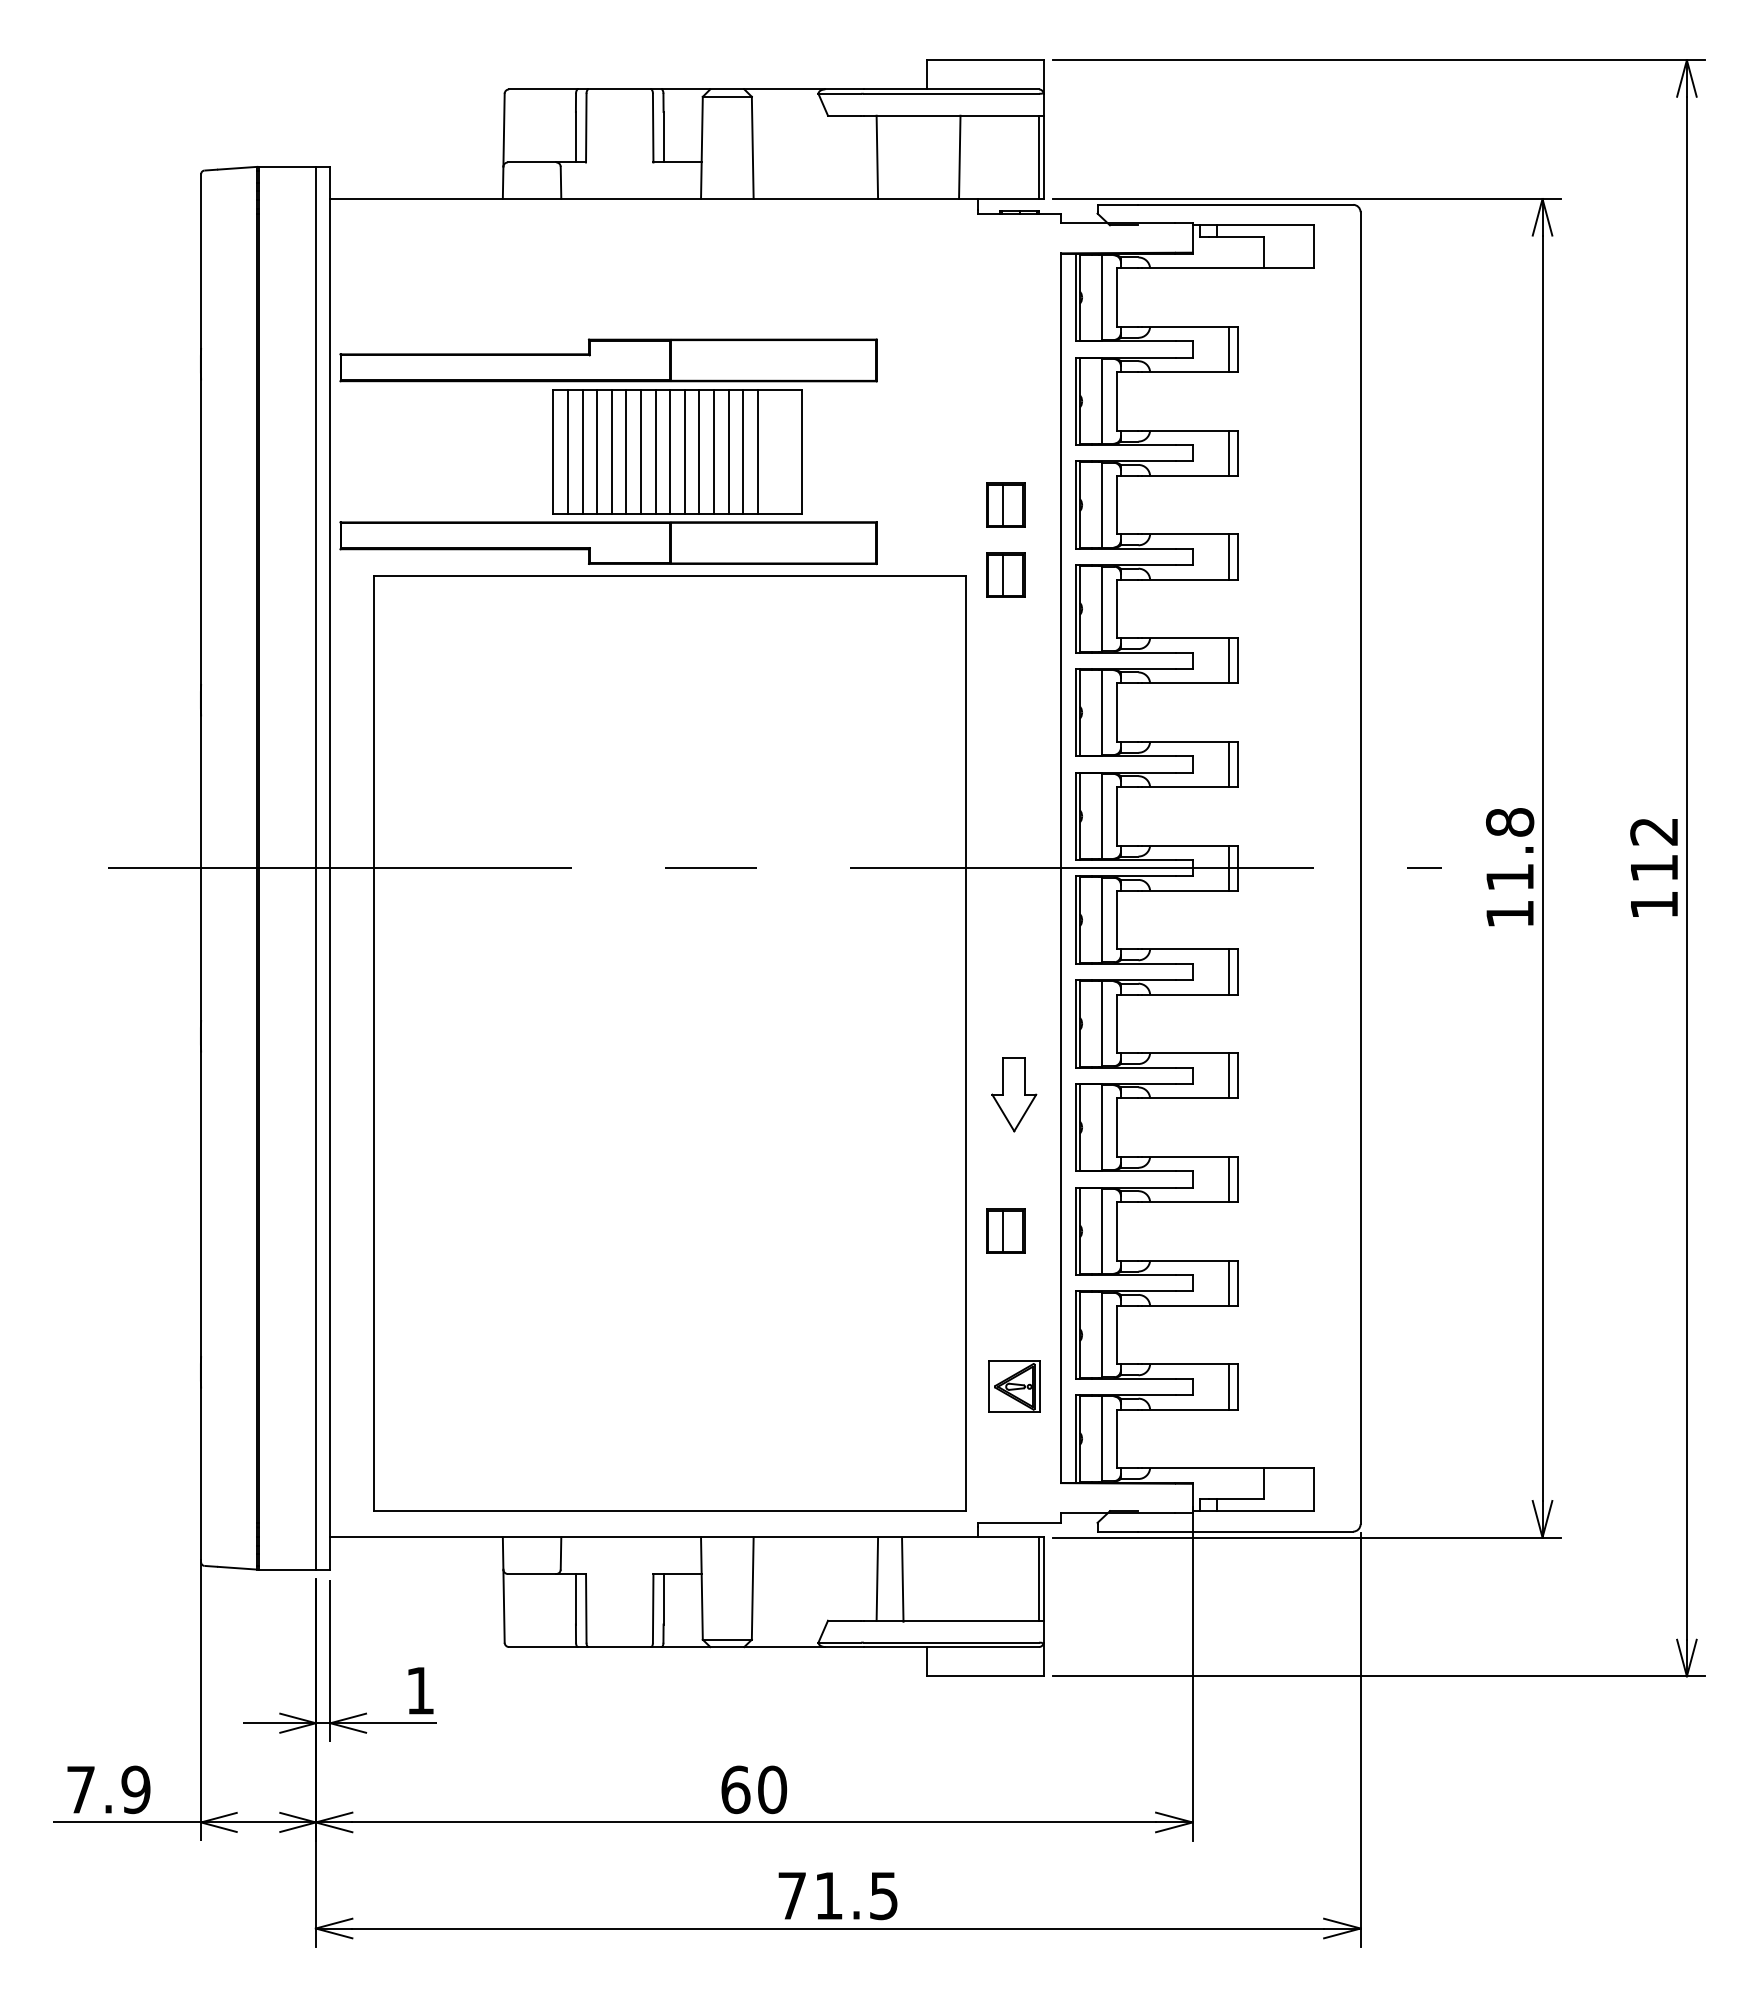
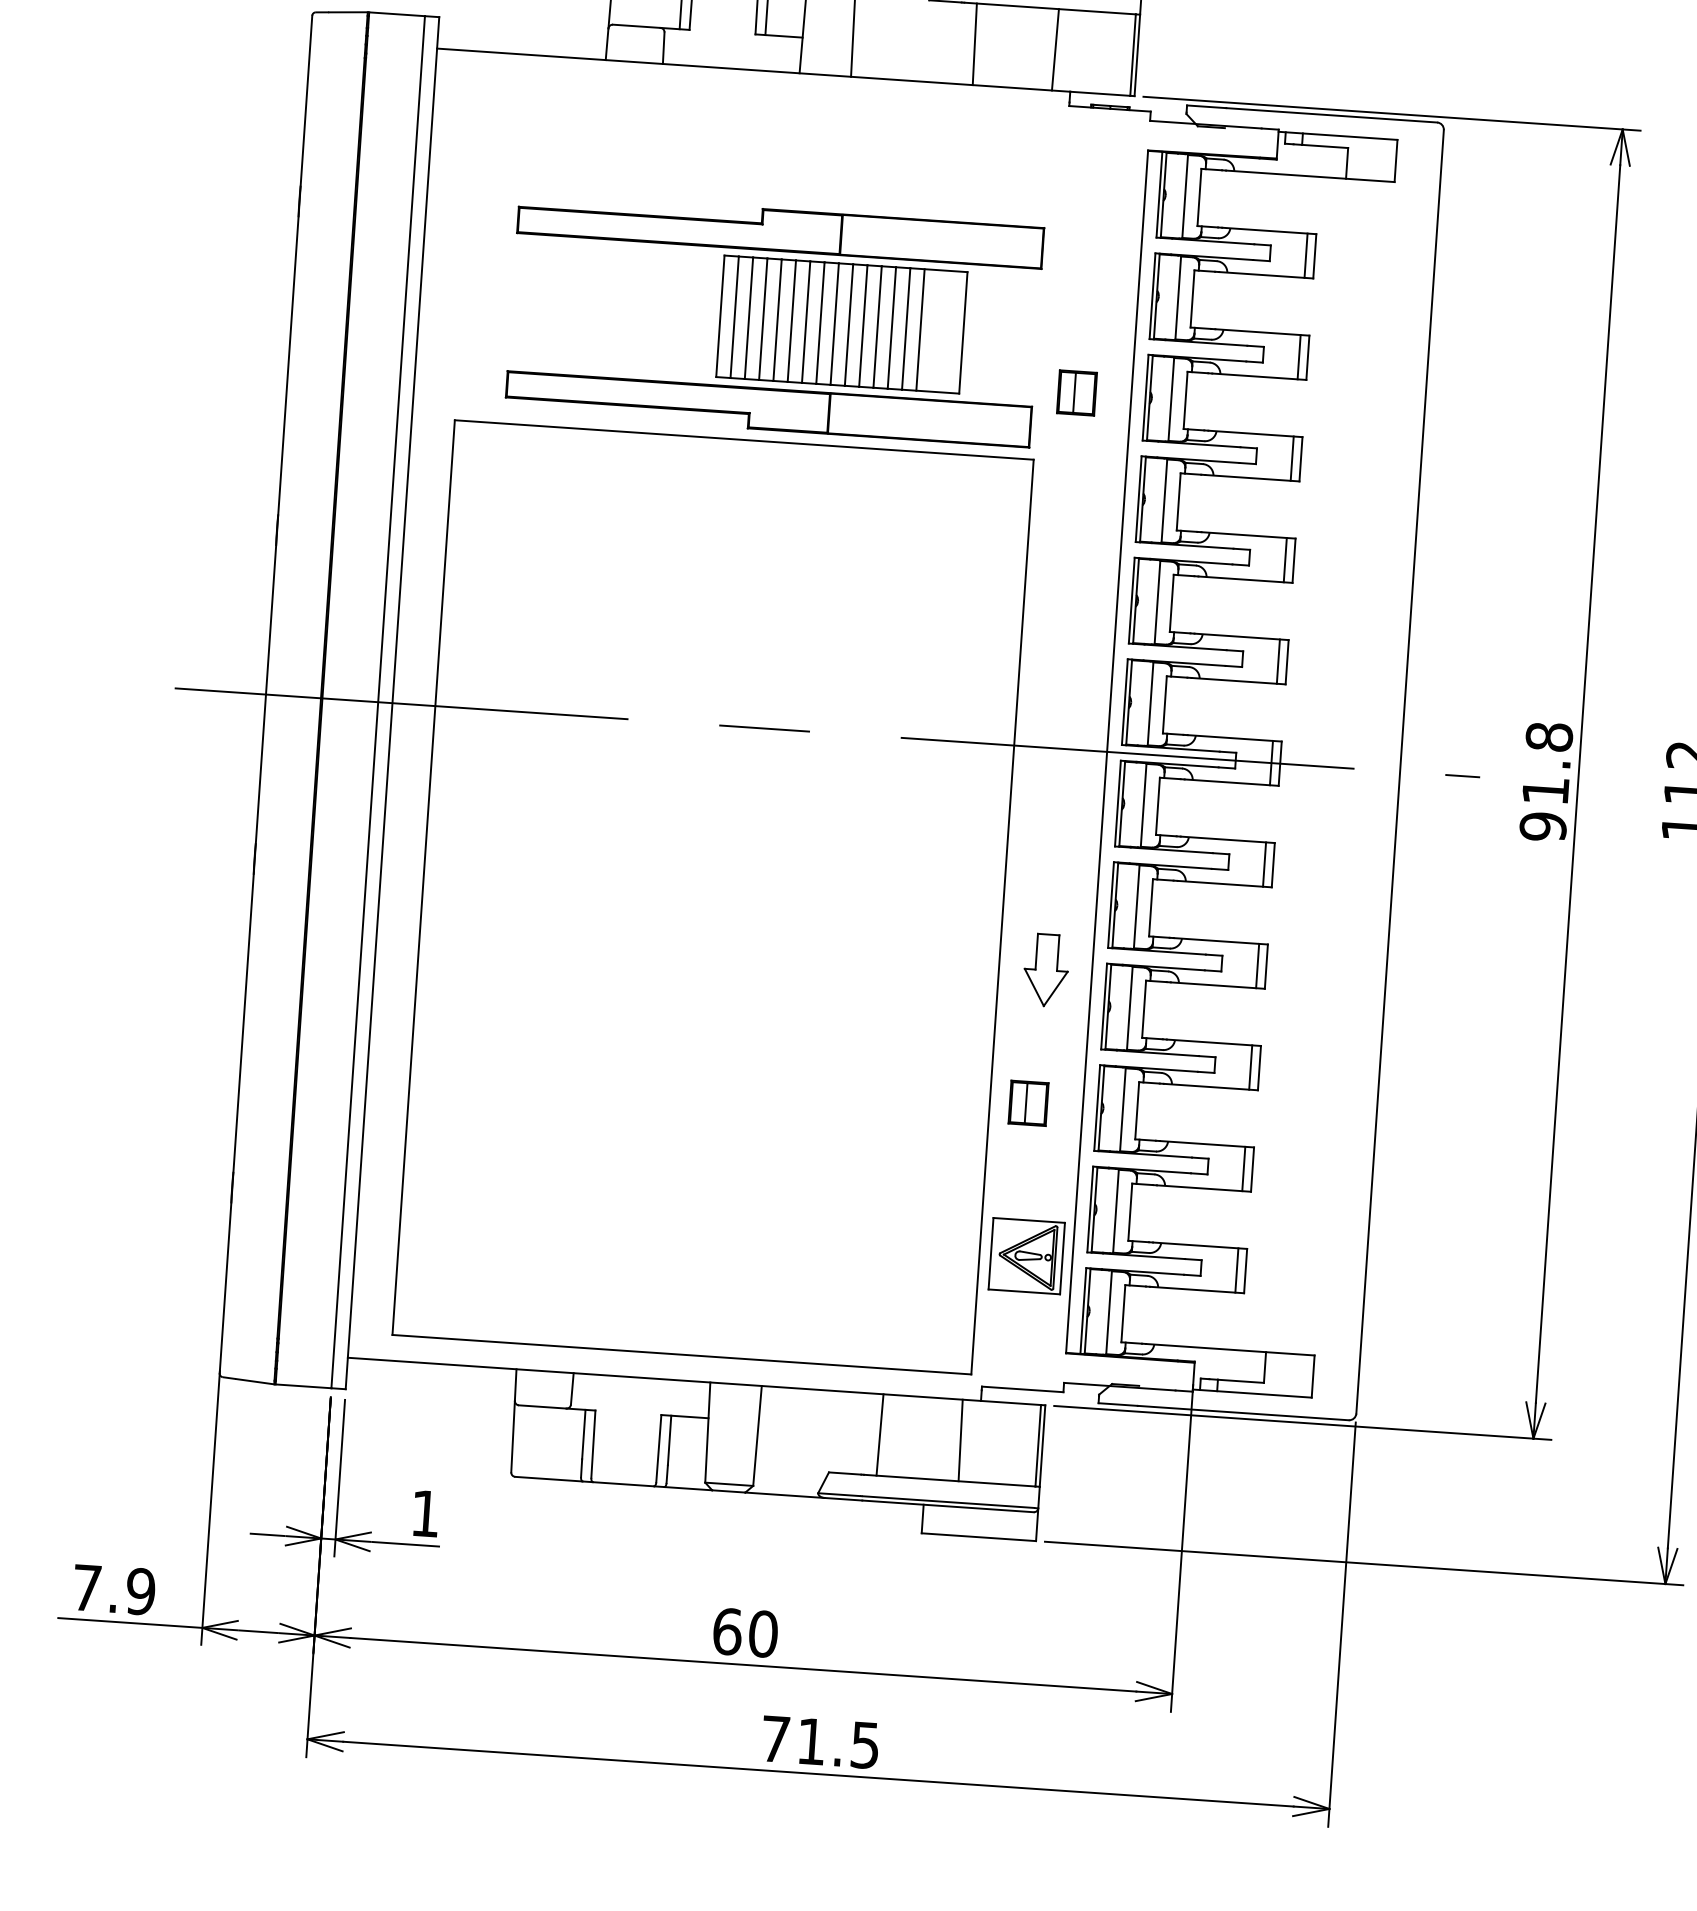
part: (608, 451) -> (774, 319), moved
part: (1005, 574) -> (1072, 460), removed
text: (1510, 913) -> (1543, 826), 11.8 -> 91.8
part: (1014, 1386) -> (1027, 1255), size x1.43
line: (902, 1579) -> (960, 1439), moved

